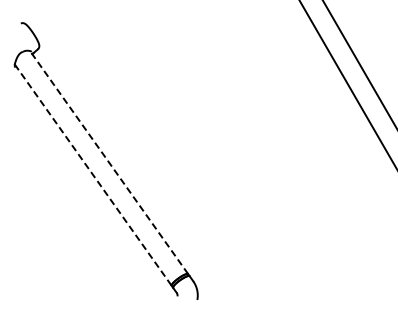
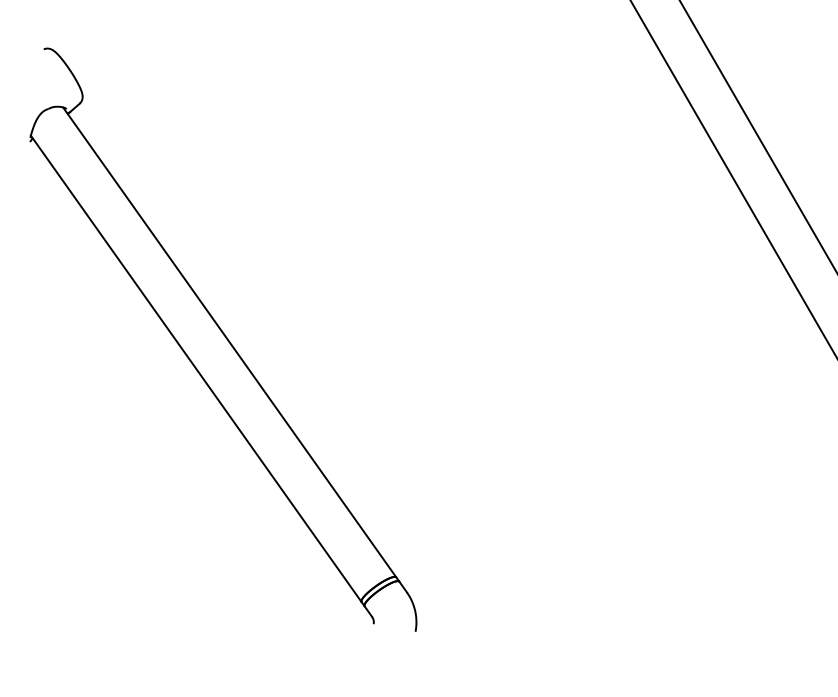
line: (109, 162) -> (230, 342), dashed -> solid
line: (93, 175) -> (196, 369), dashed -> solid

